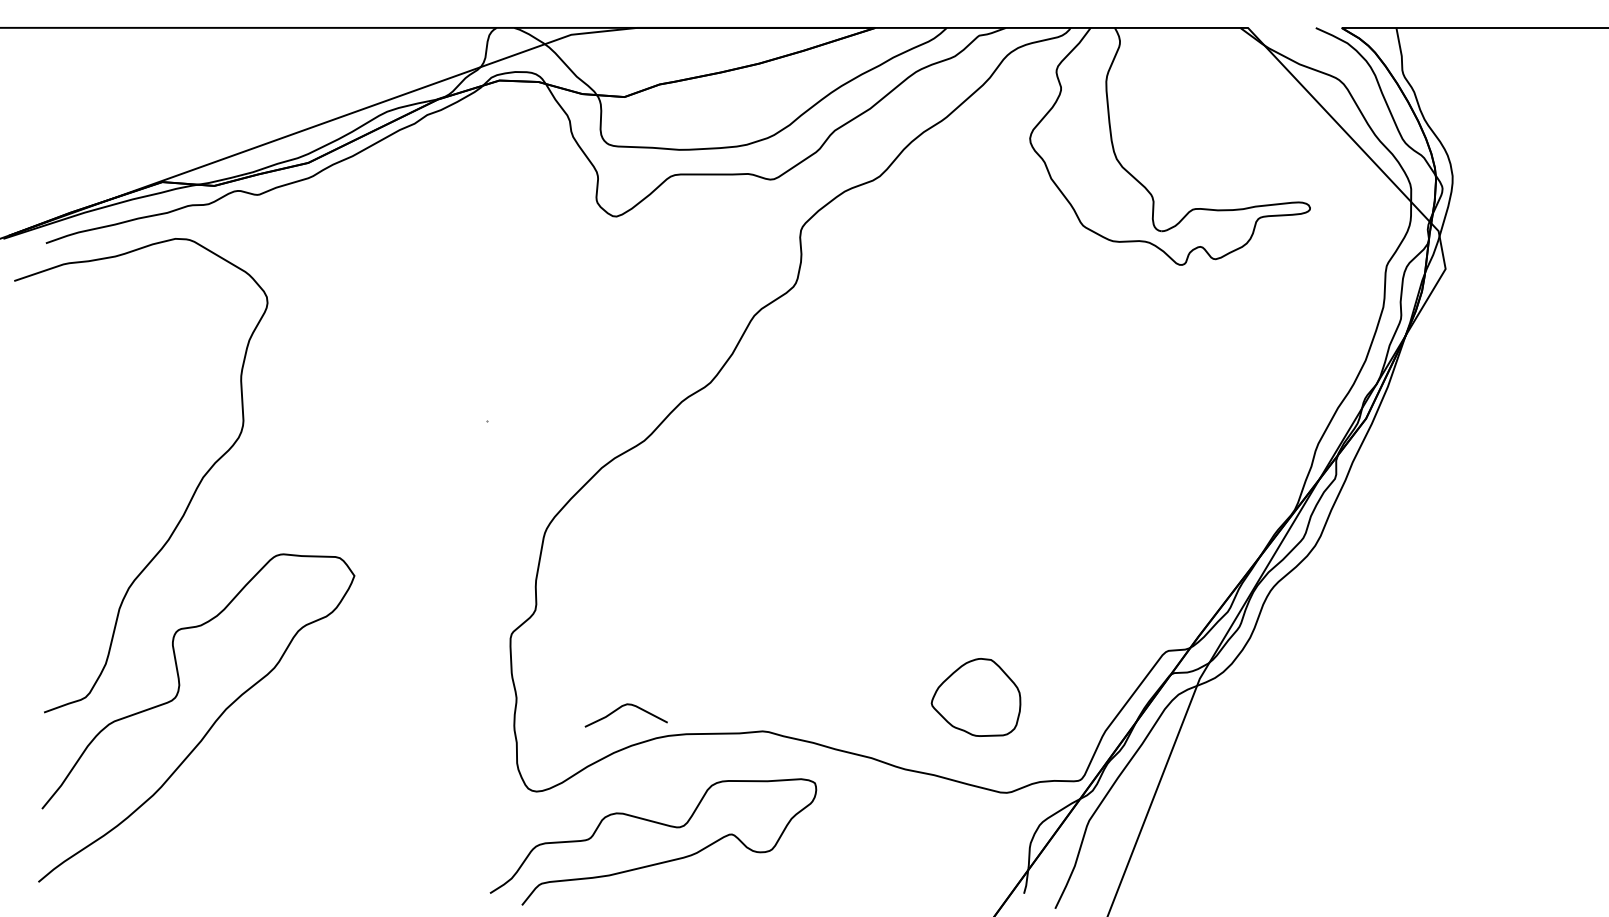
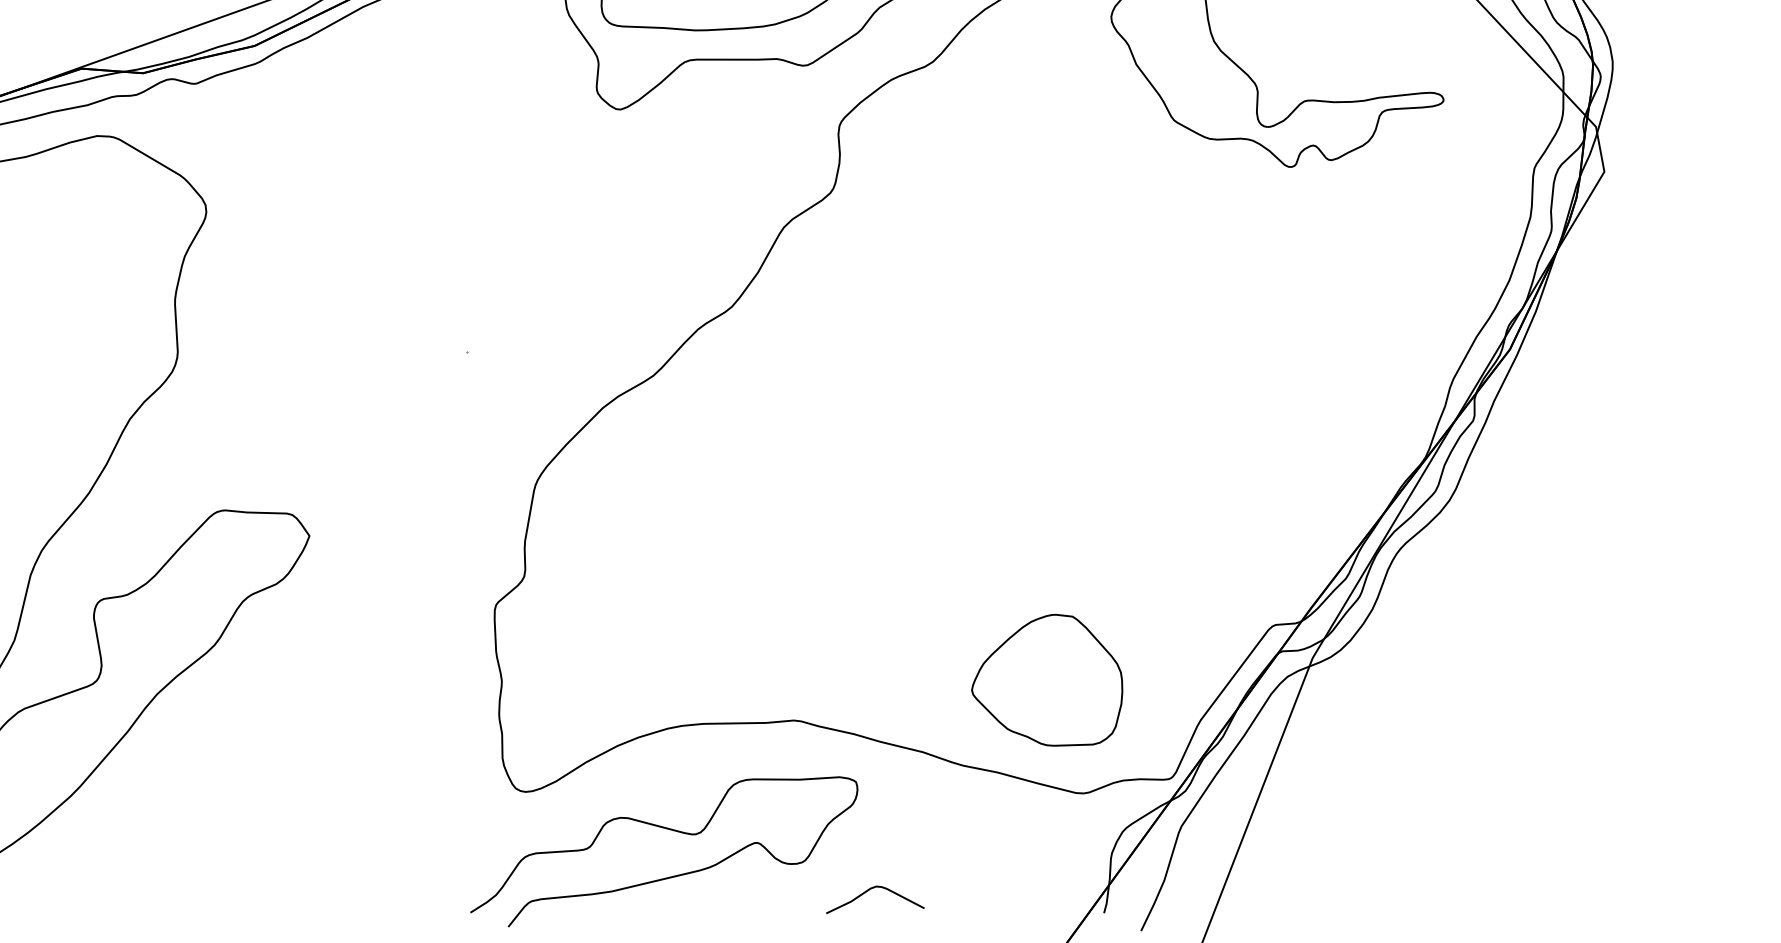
part: (975, 697) -> (1046, 680), size x1.43
curve: (620, 708) -> (868, 891), moved

